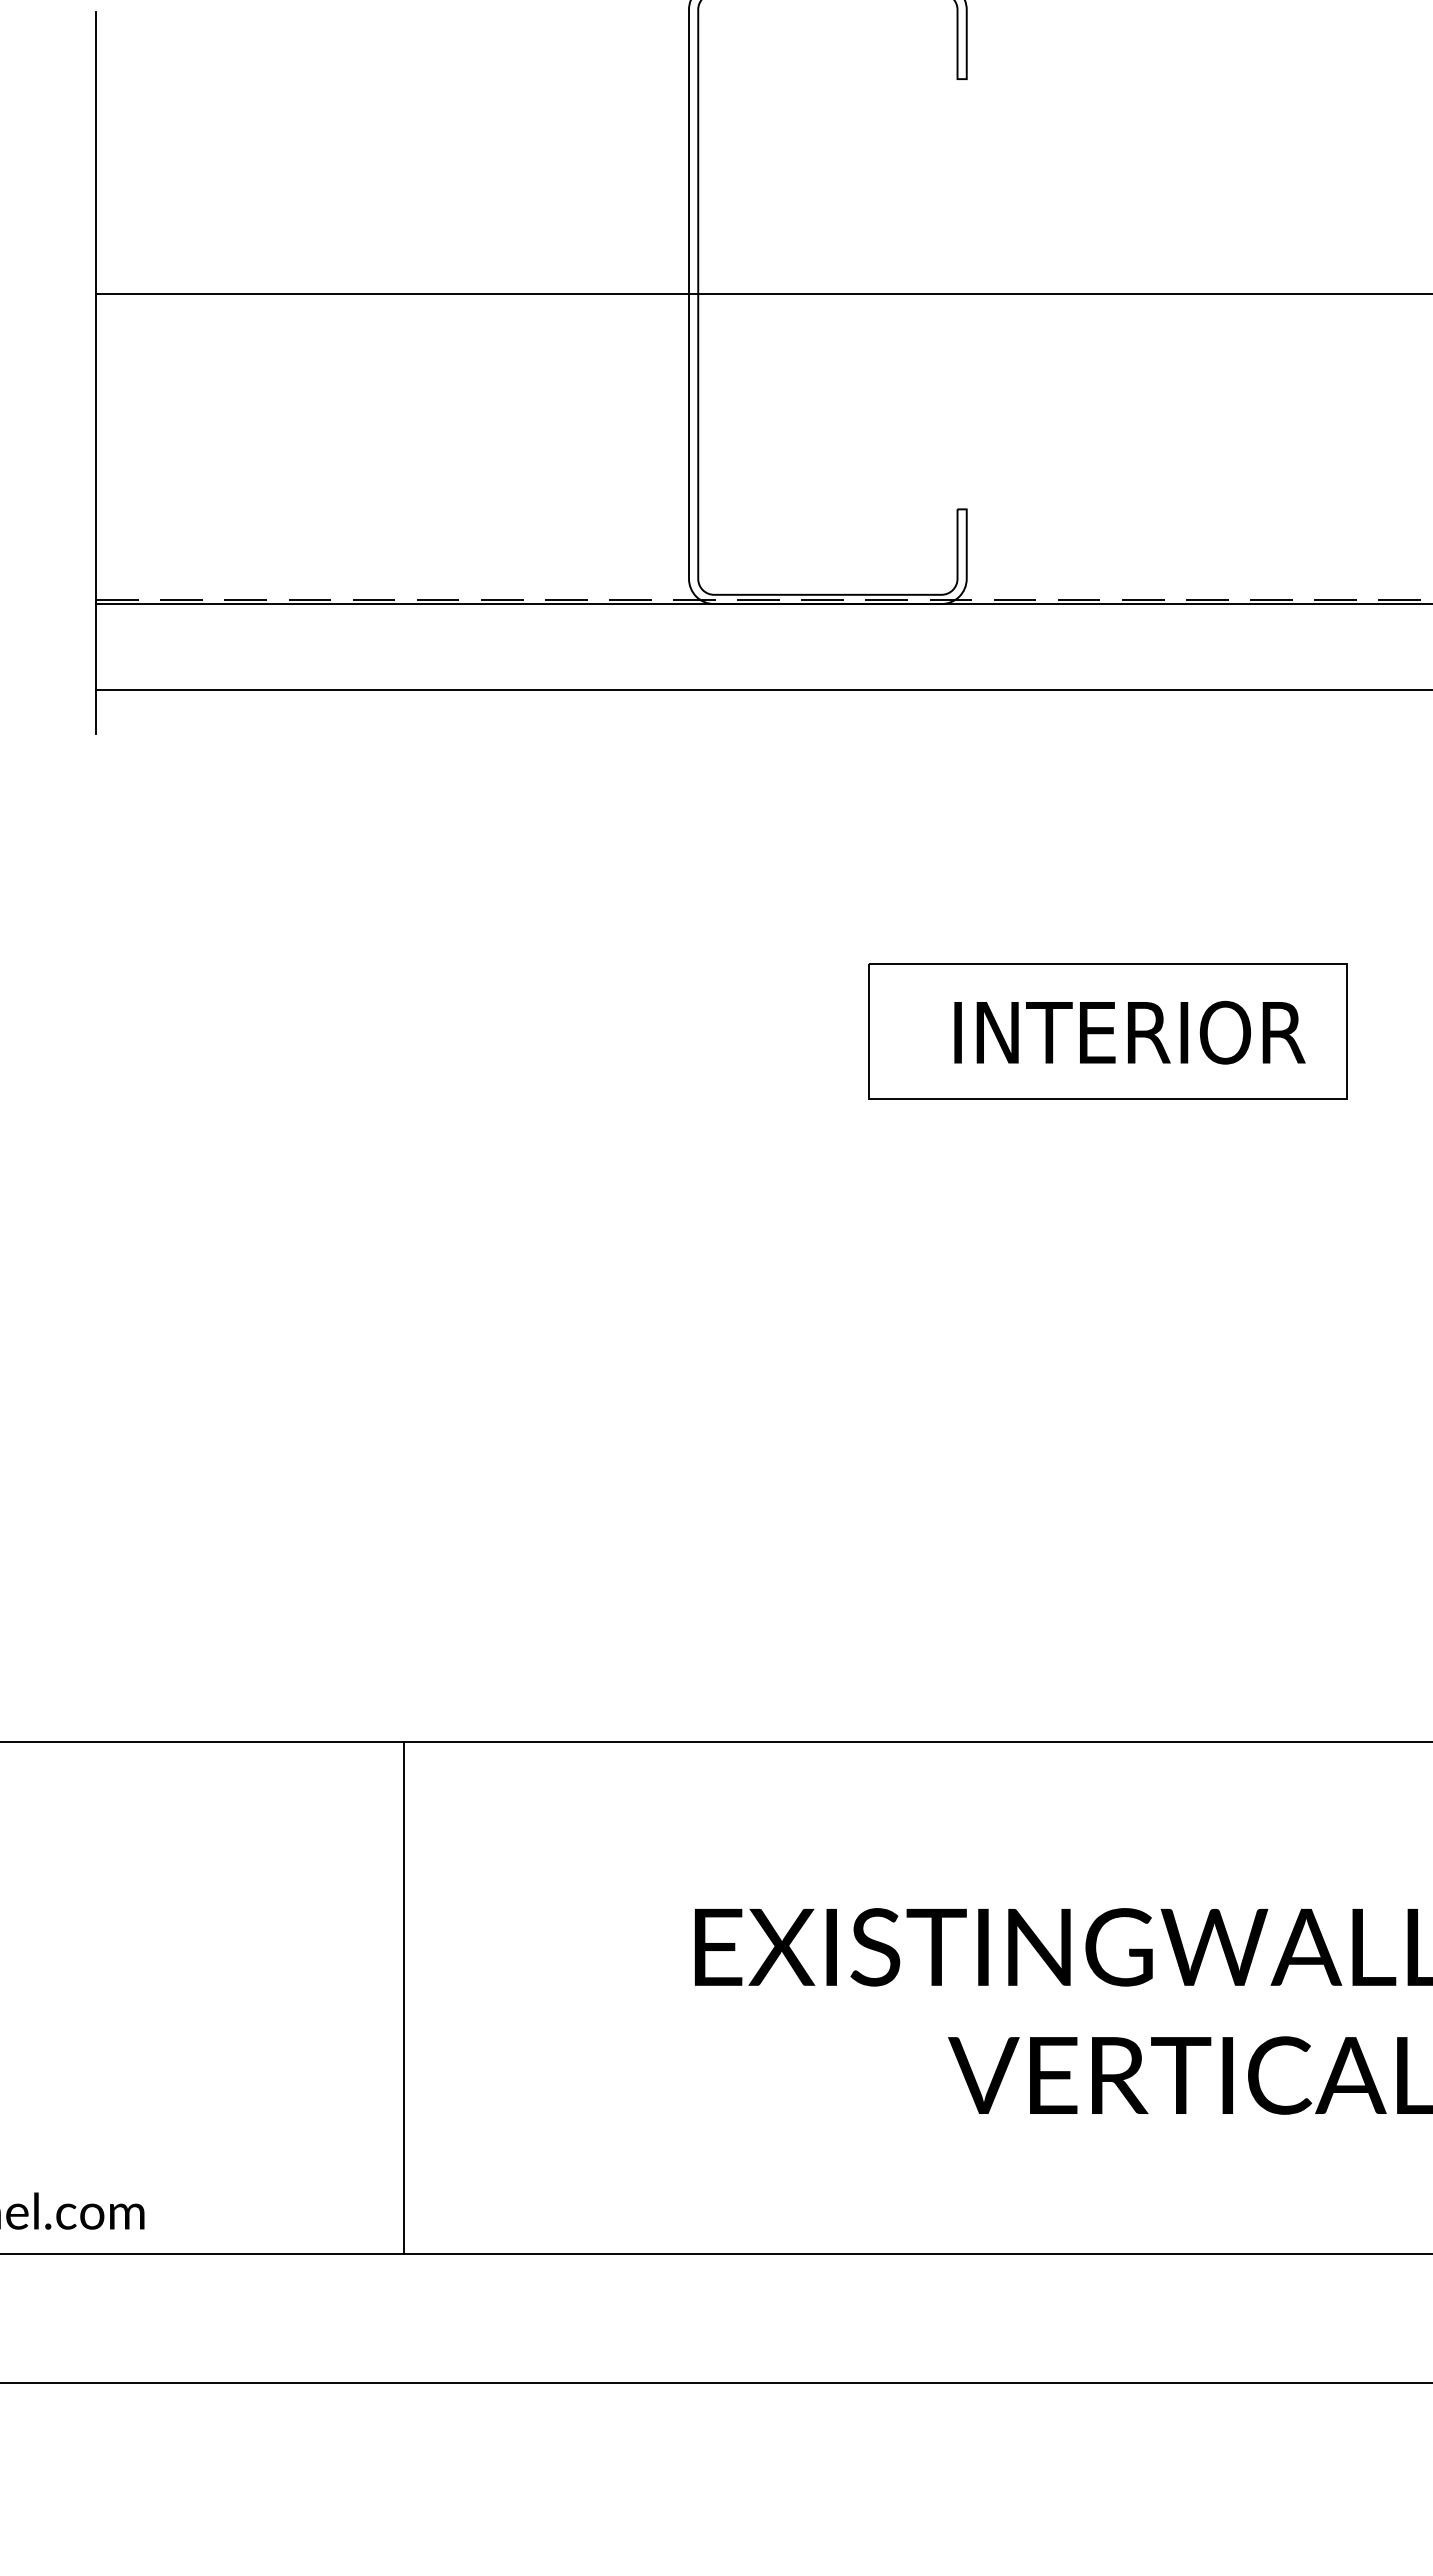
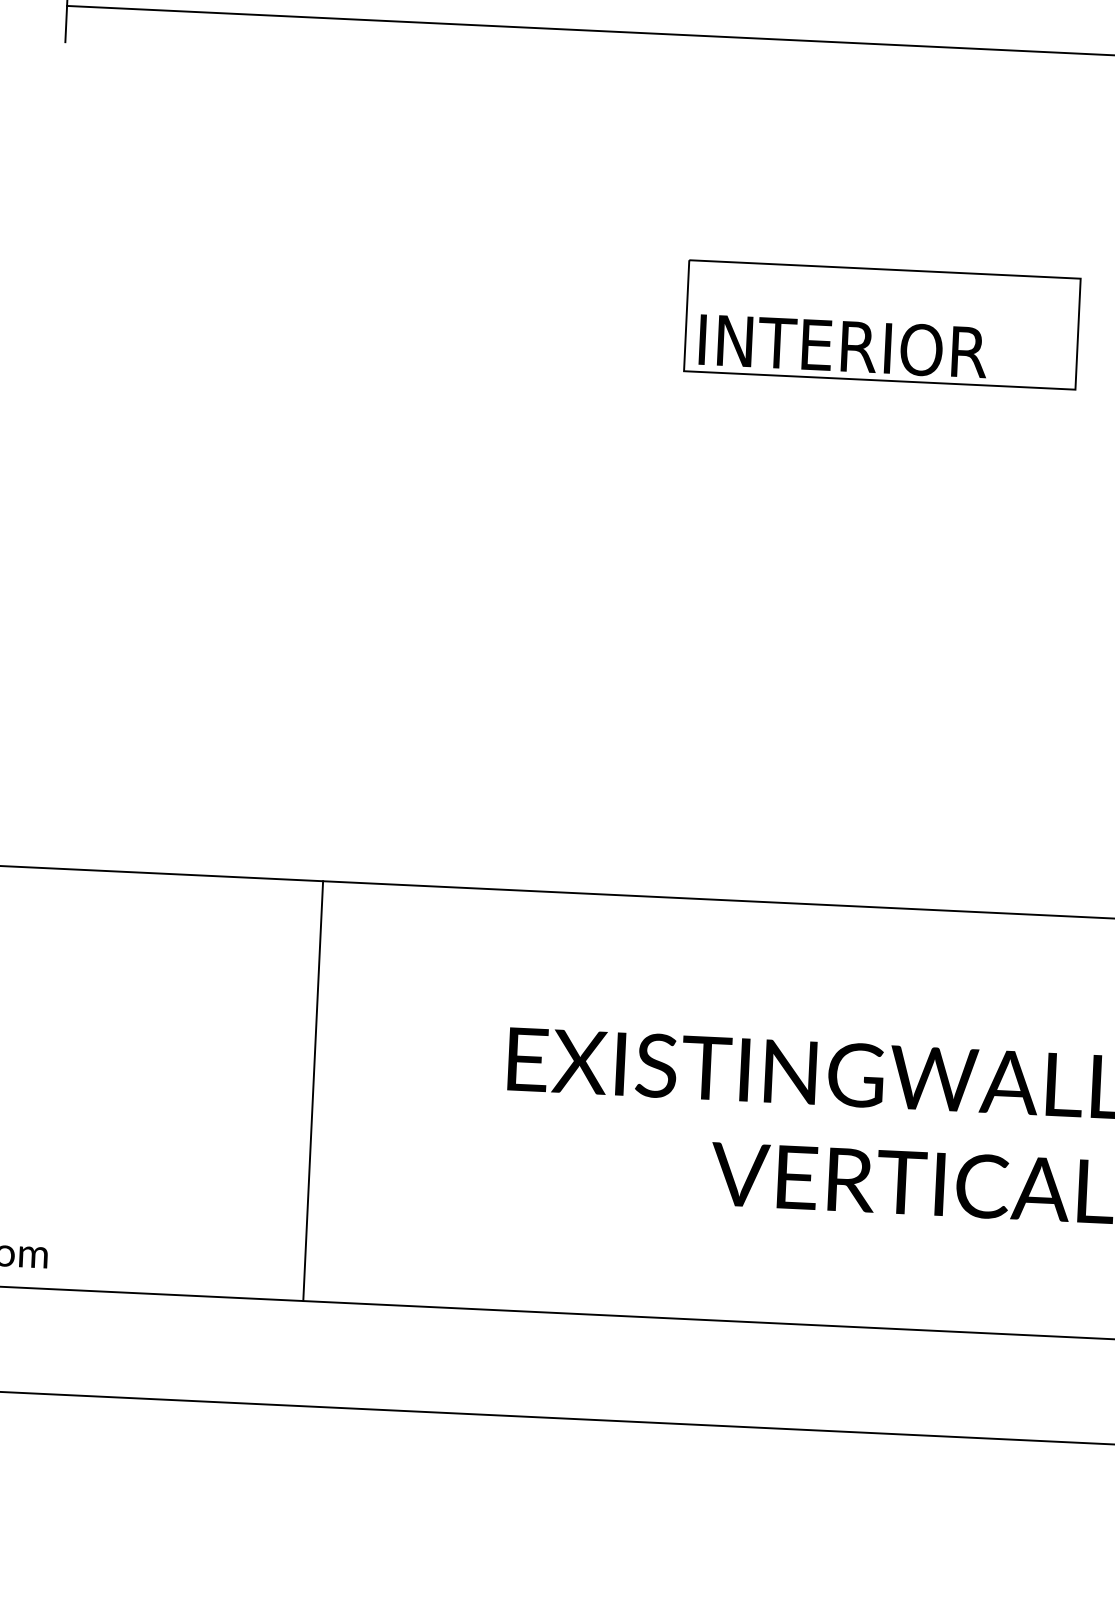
text: (1129, 1032) -> (843, 346), moved
line: (403, 1997) -> (313, 1090), moved

